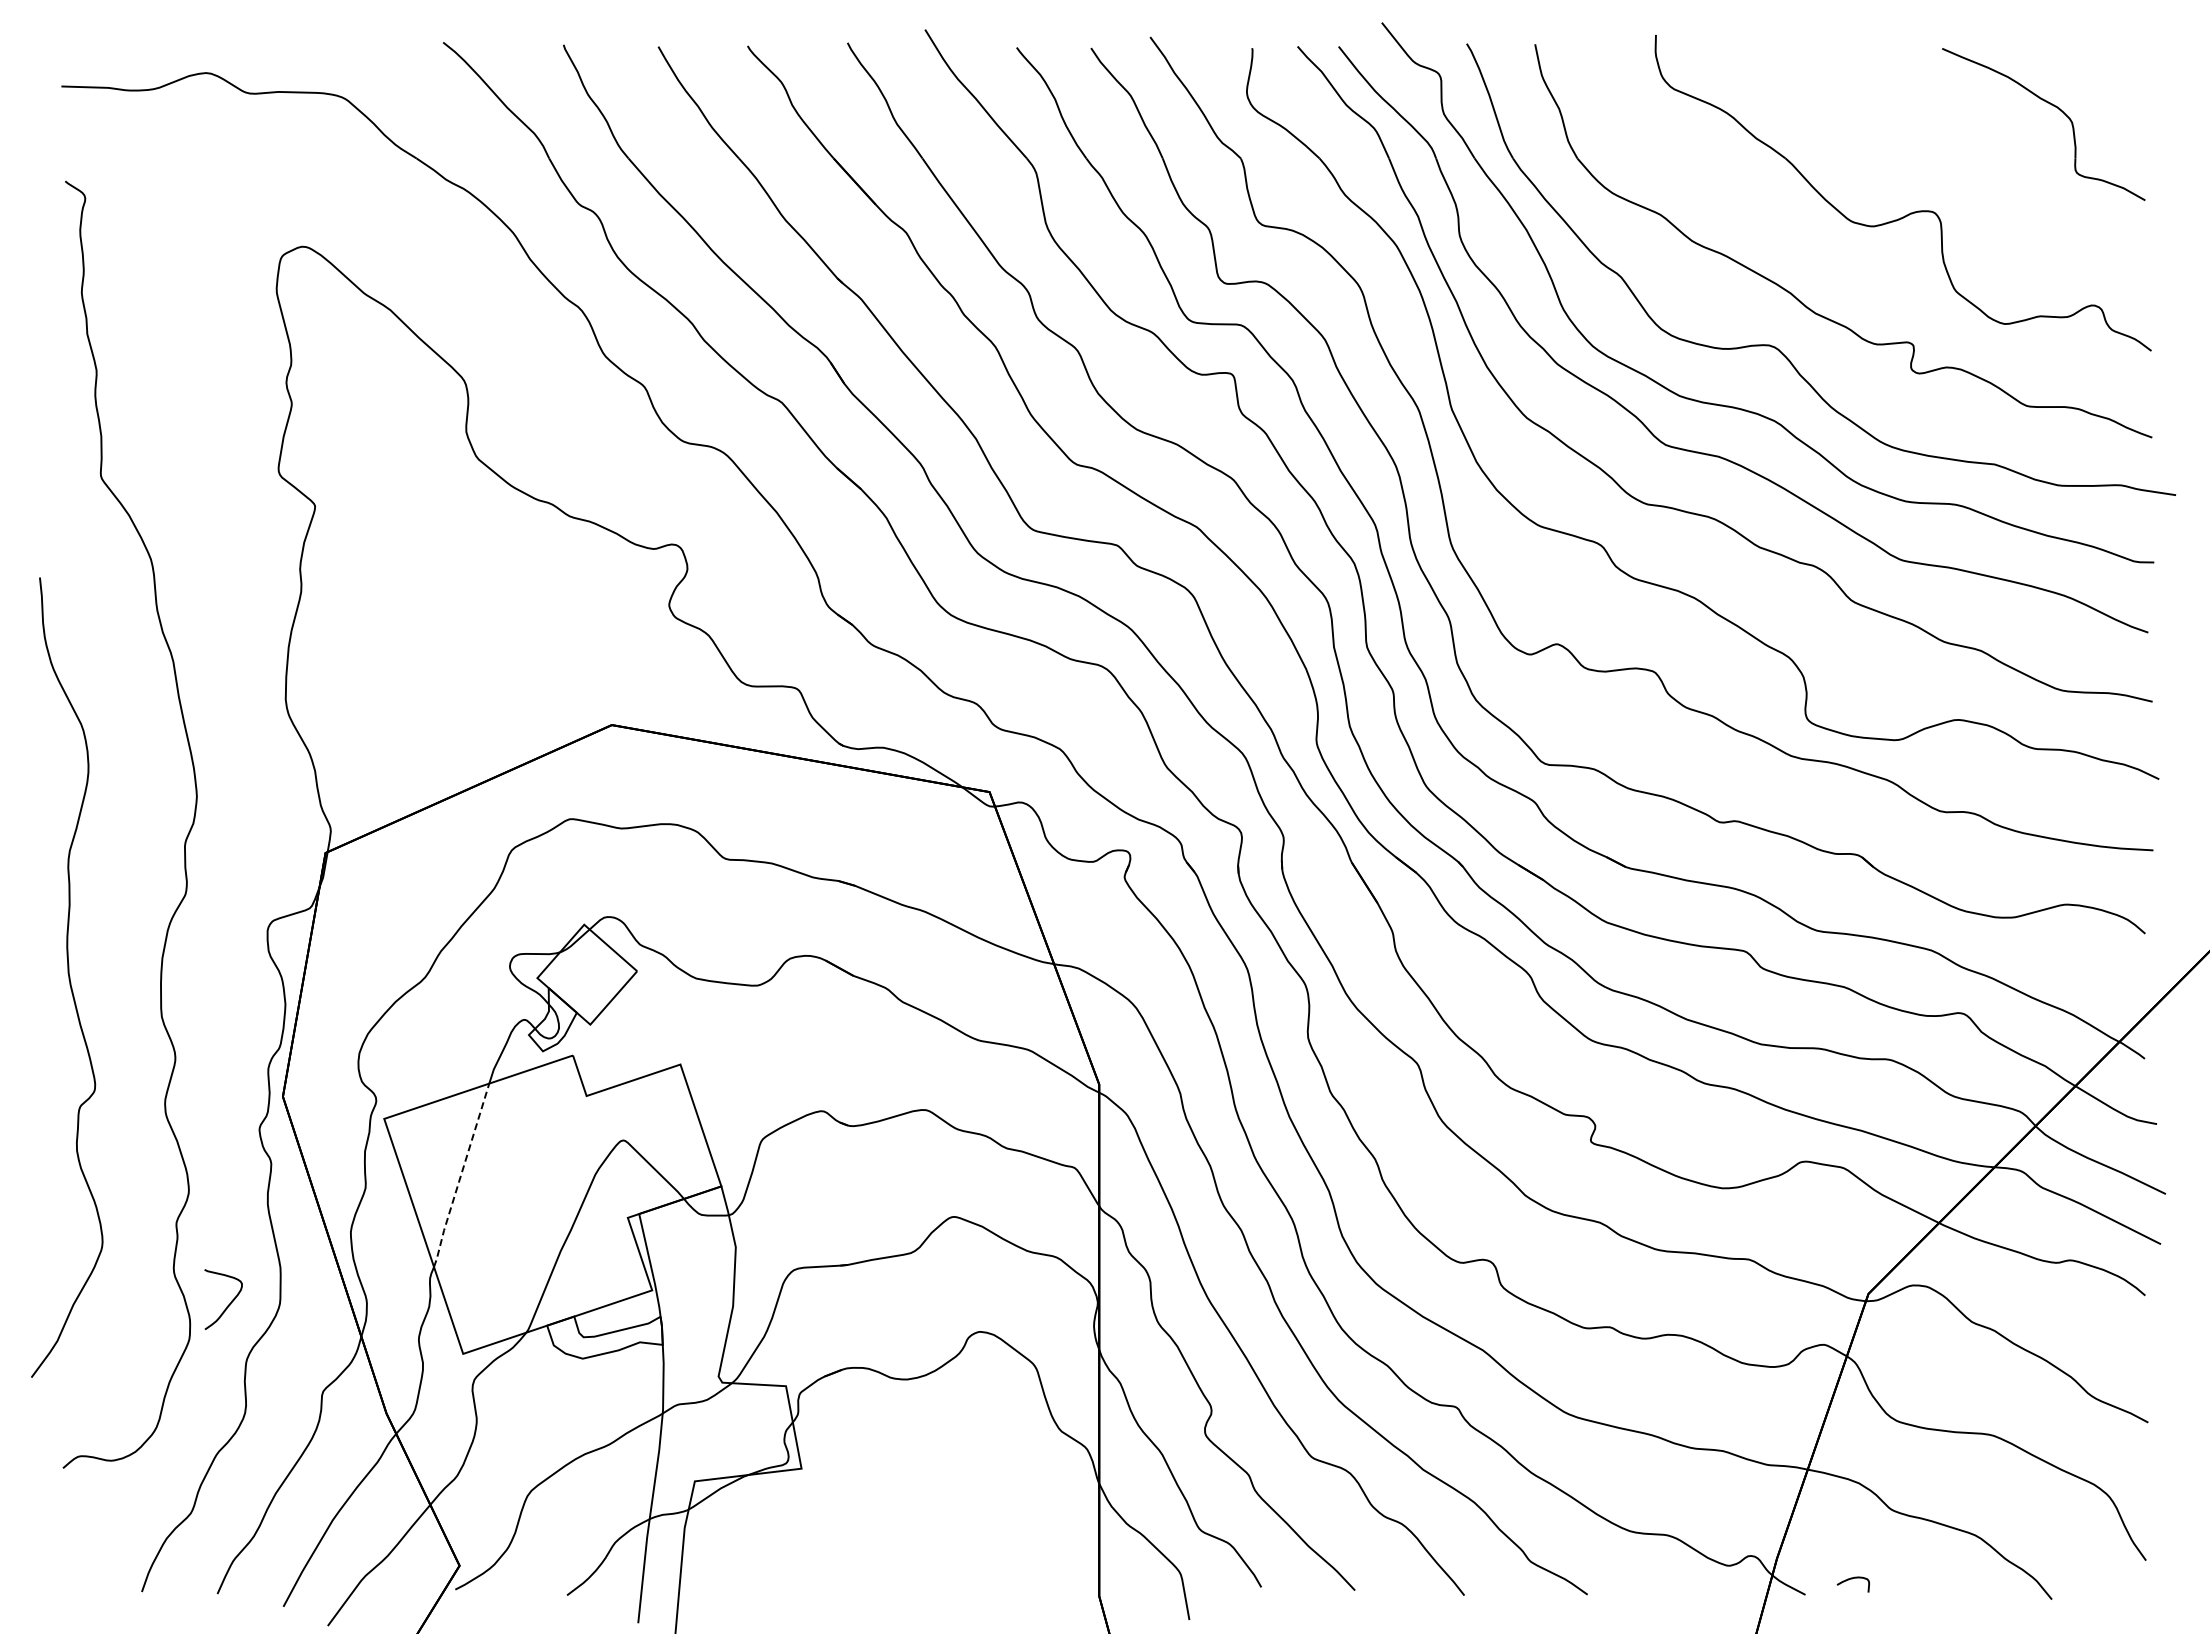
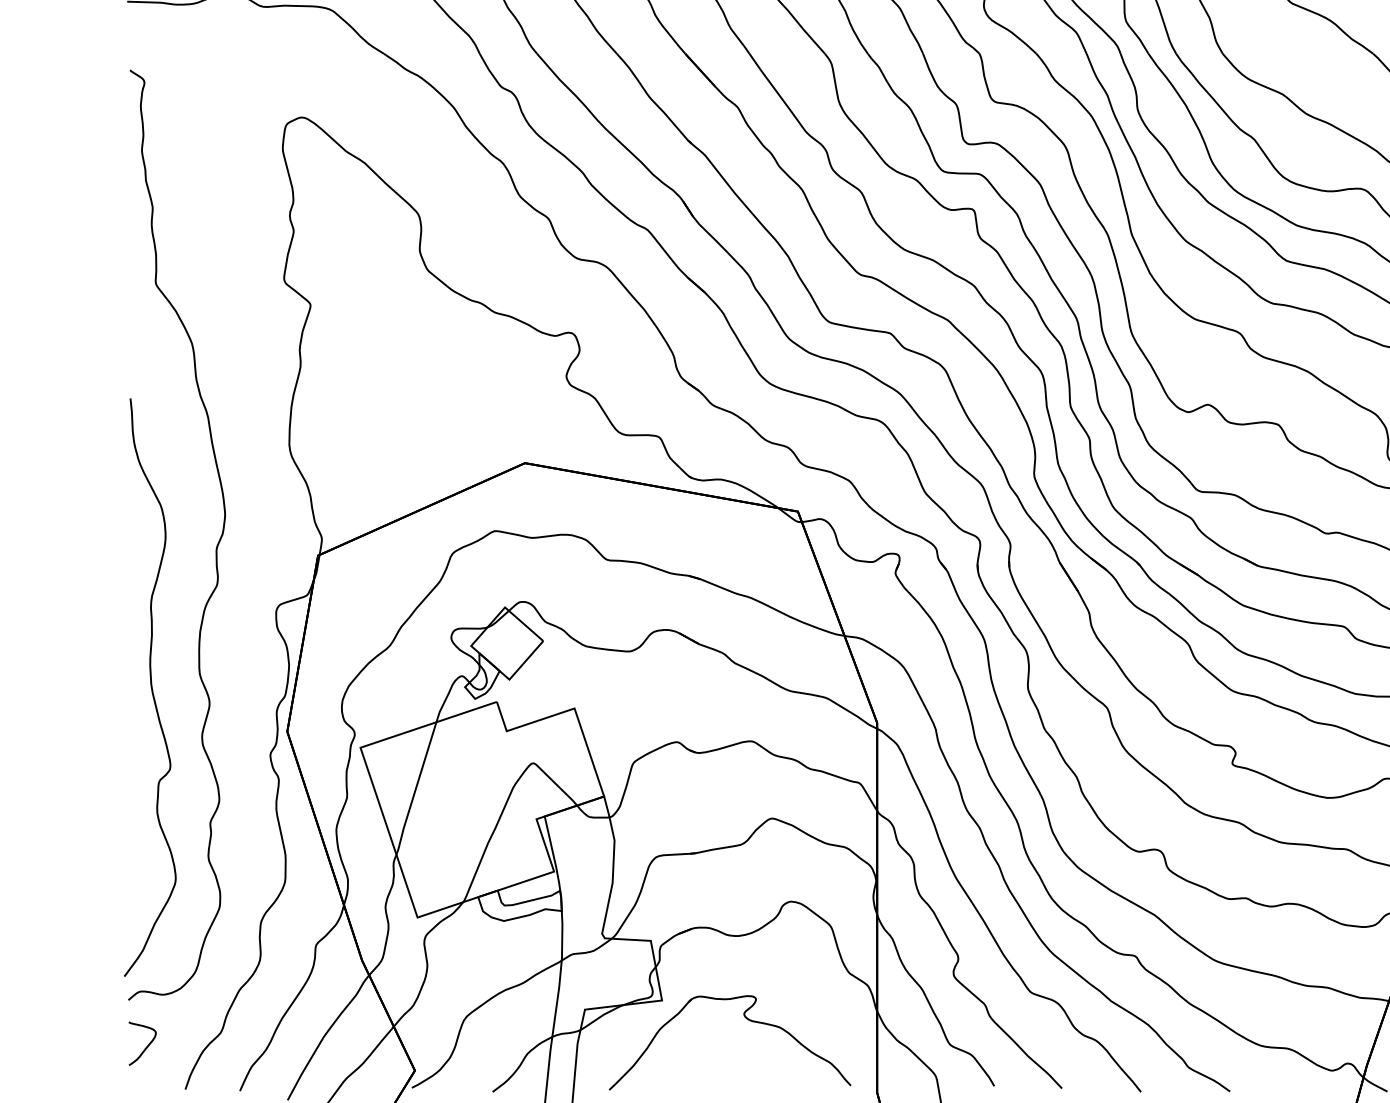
curve: (68, 977) -> (151, 687), moved
line: (460, 1175) -> (415, 788), dashed -> solid
curve: (228, 1304) -> (146, 1047), moved
part: (918, 1494) -> (746, 1019), added

